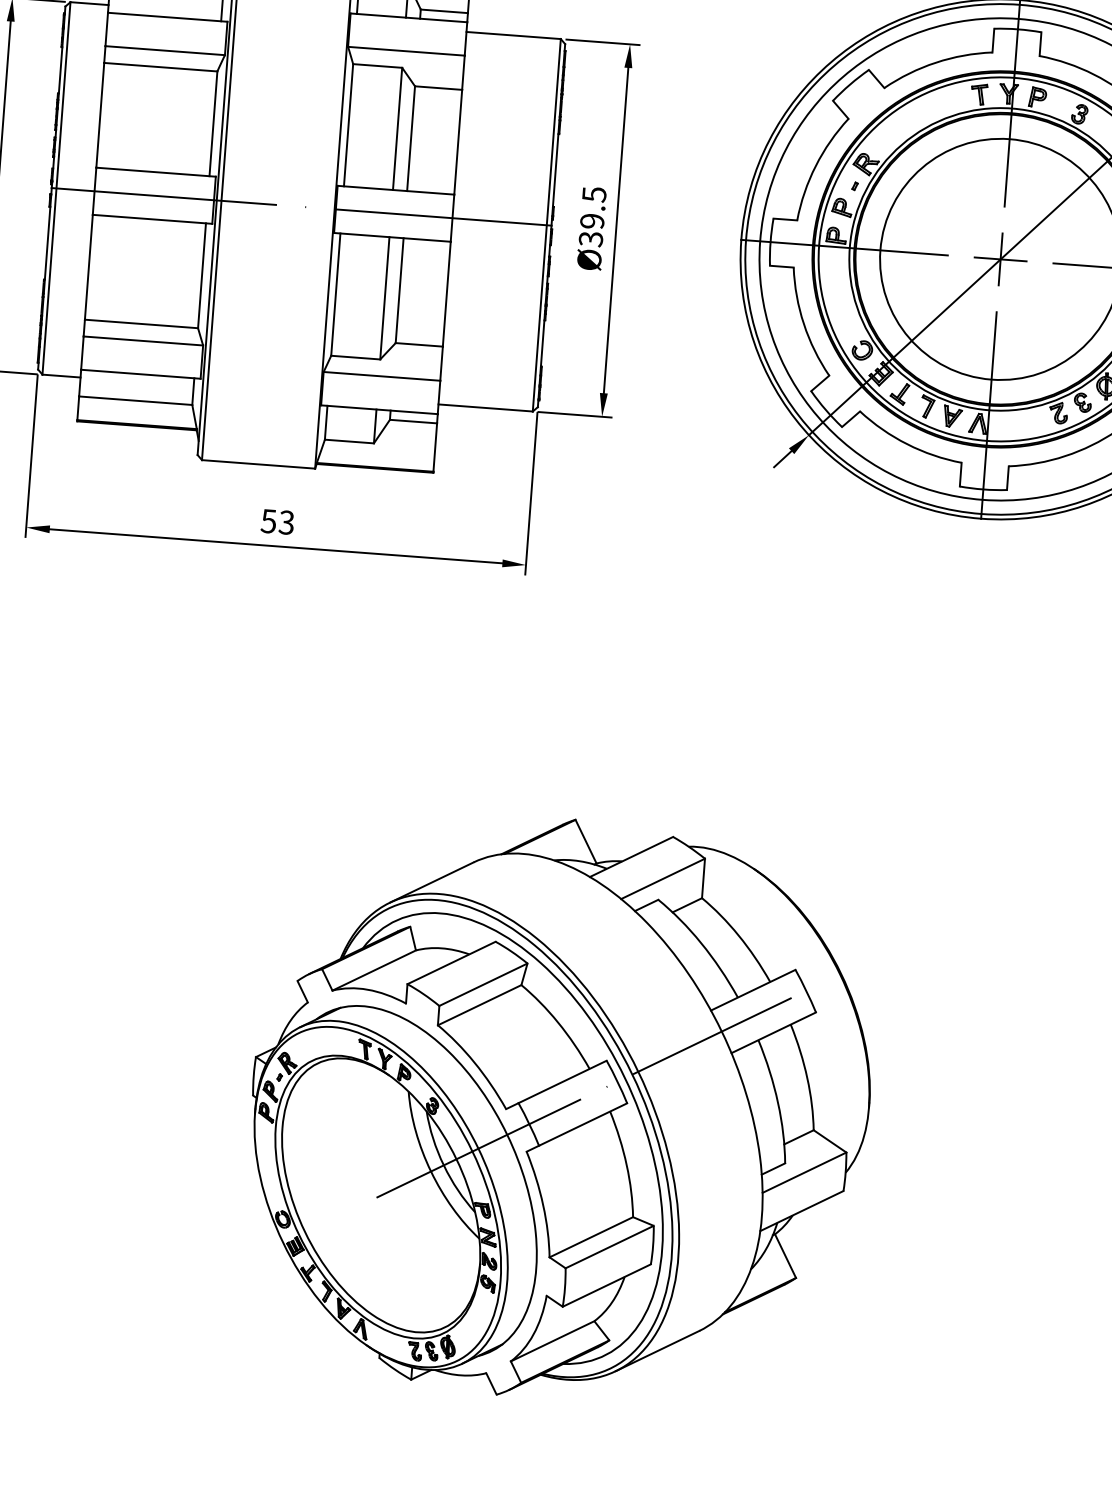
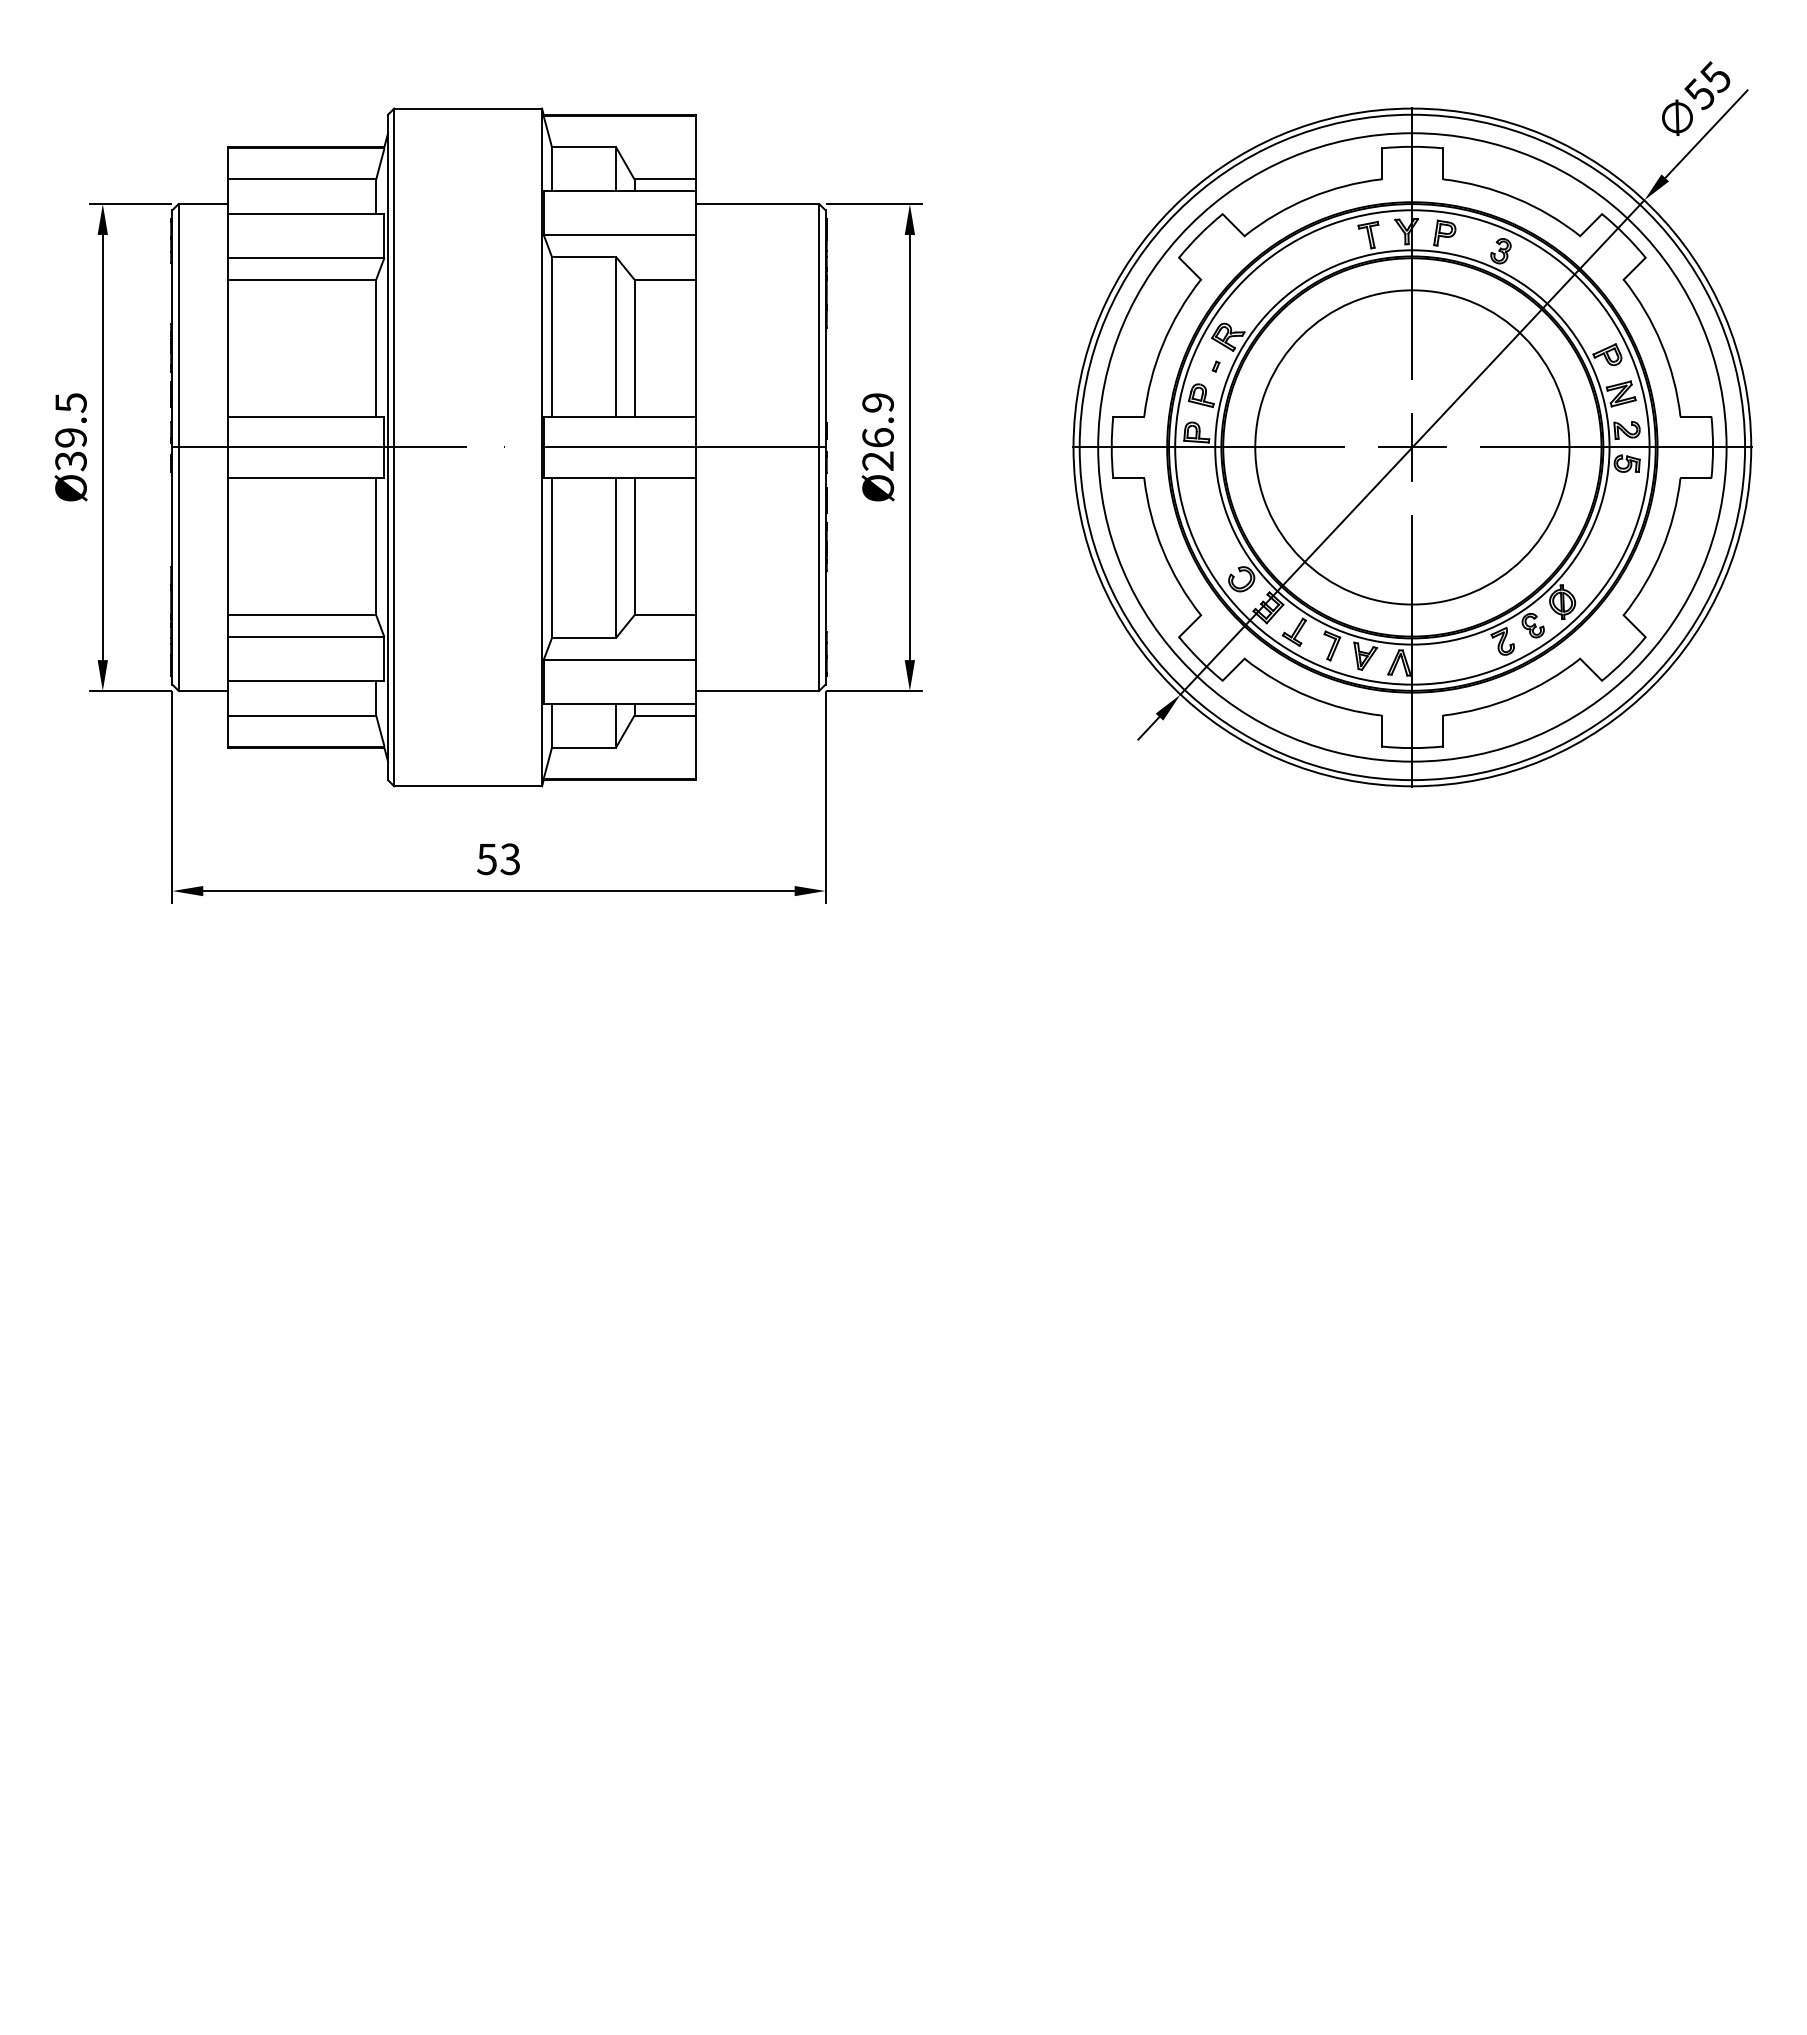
text: (592, 217) -> (878, 432), Ø39.5 -> Ø26.9
part: (559, 1108) -> (922, 1594), removed

